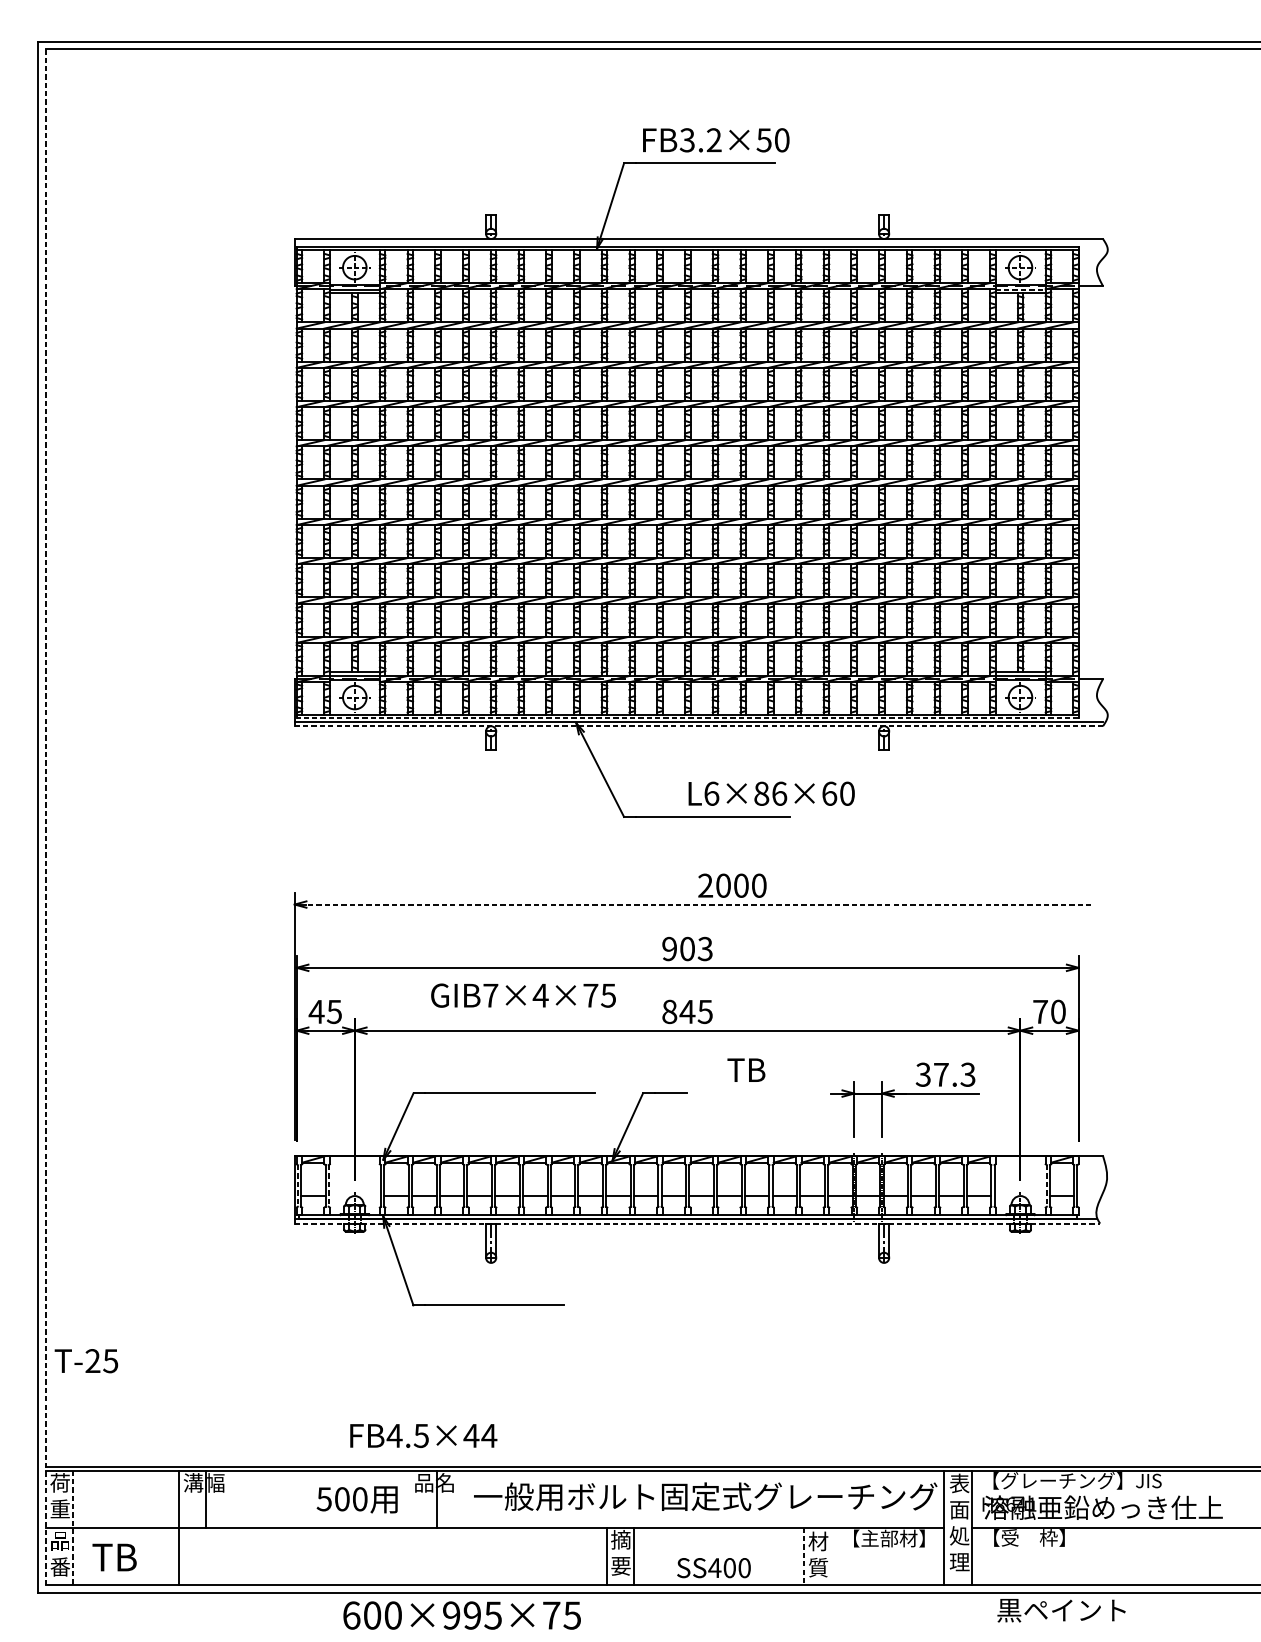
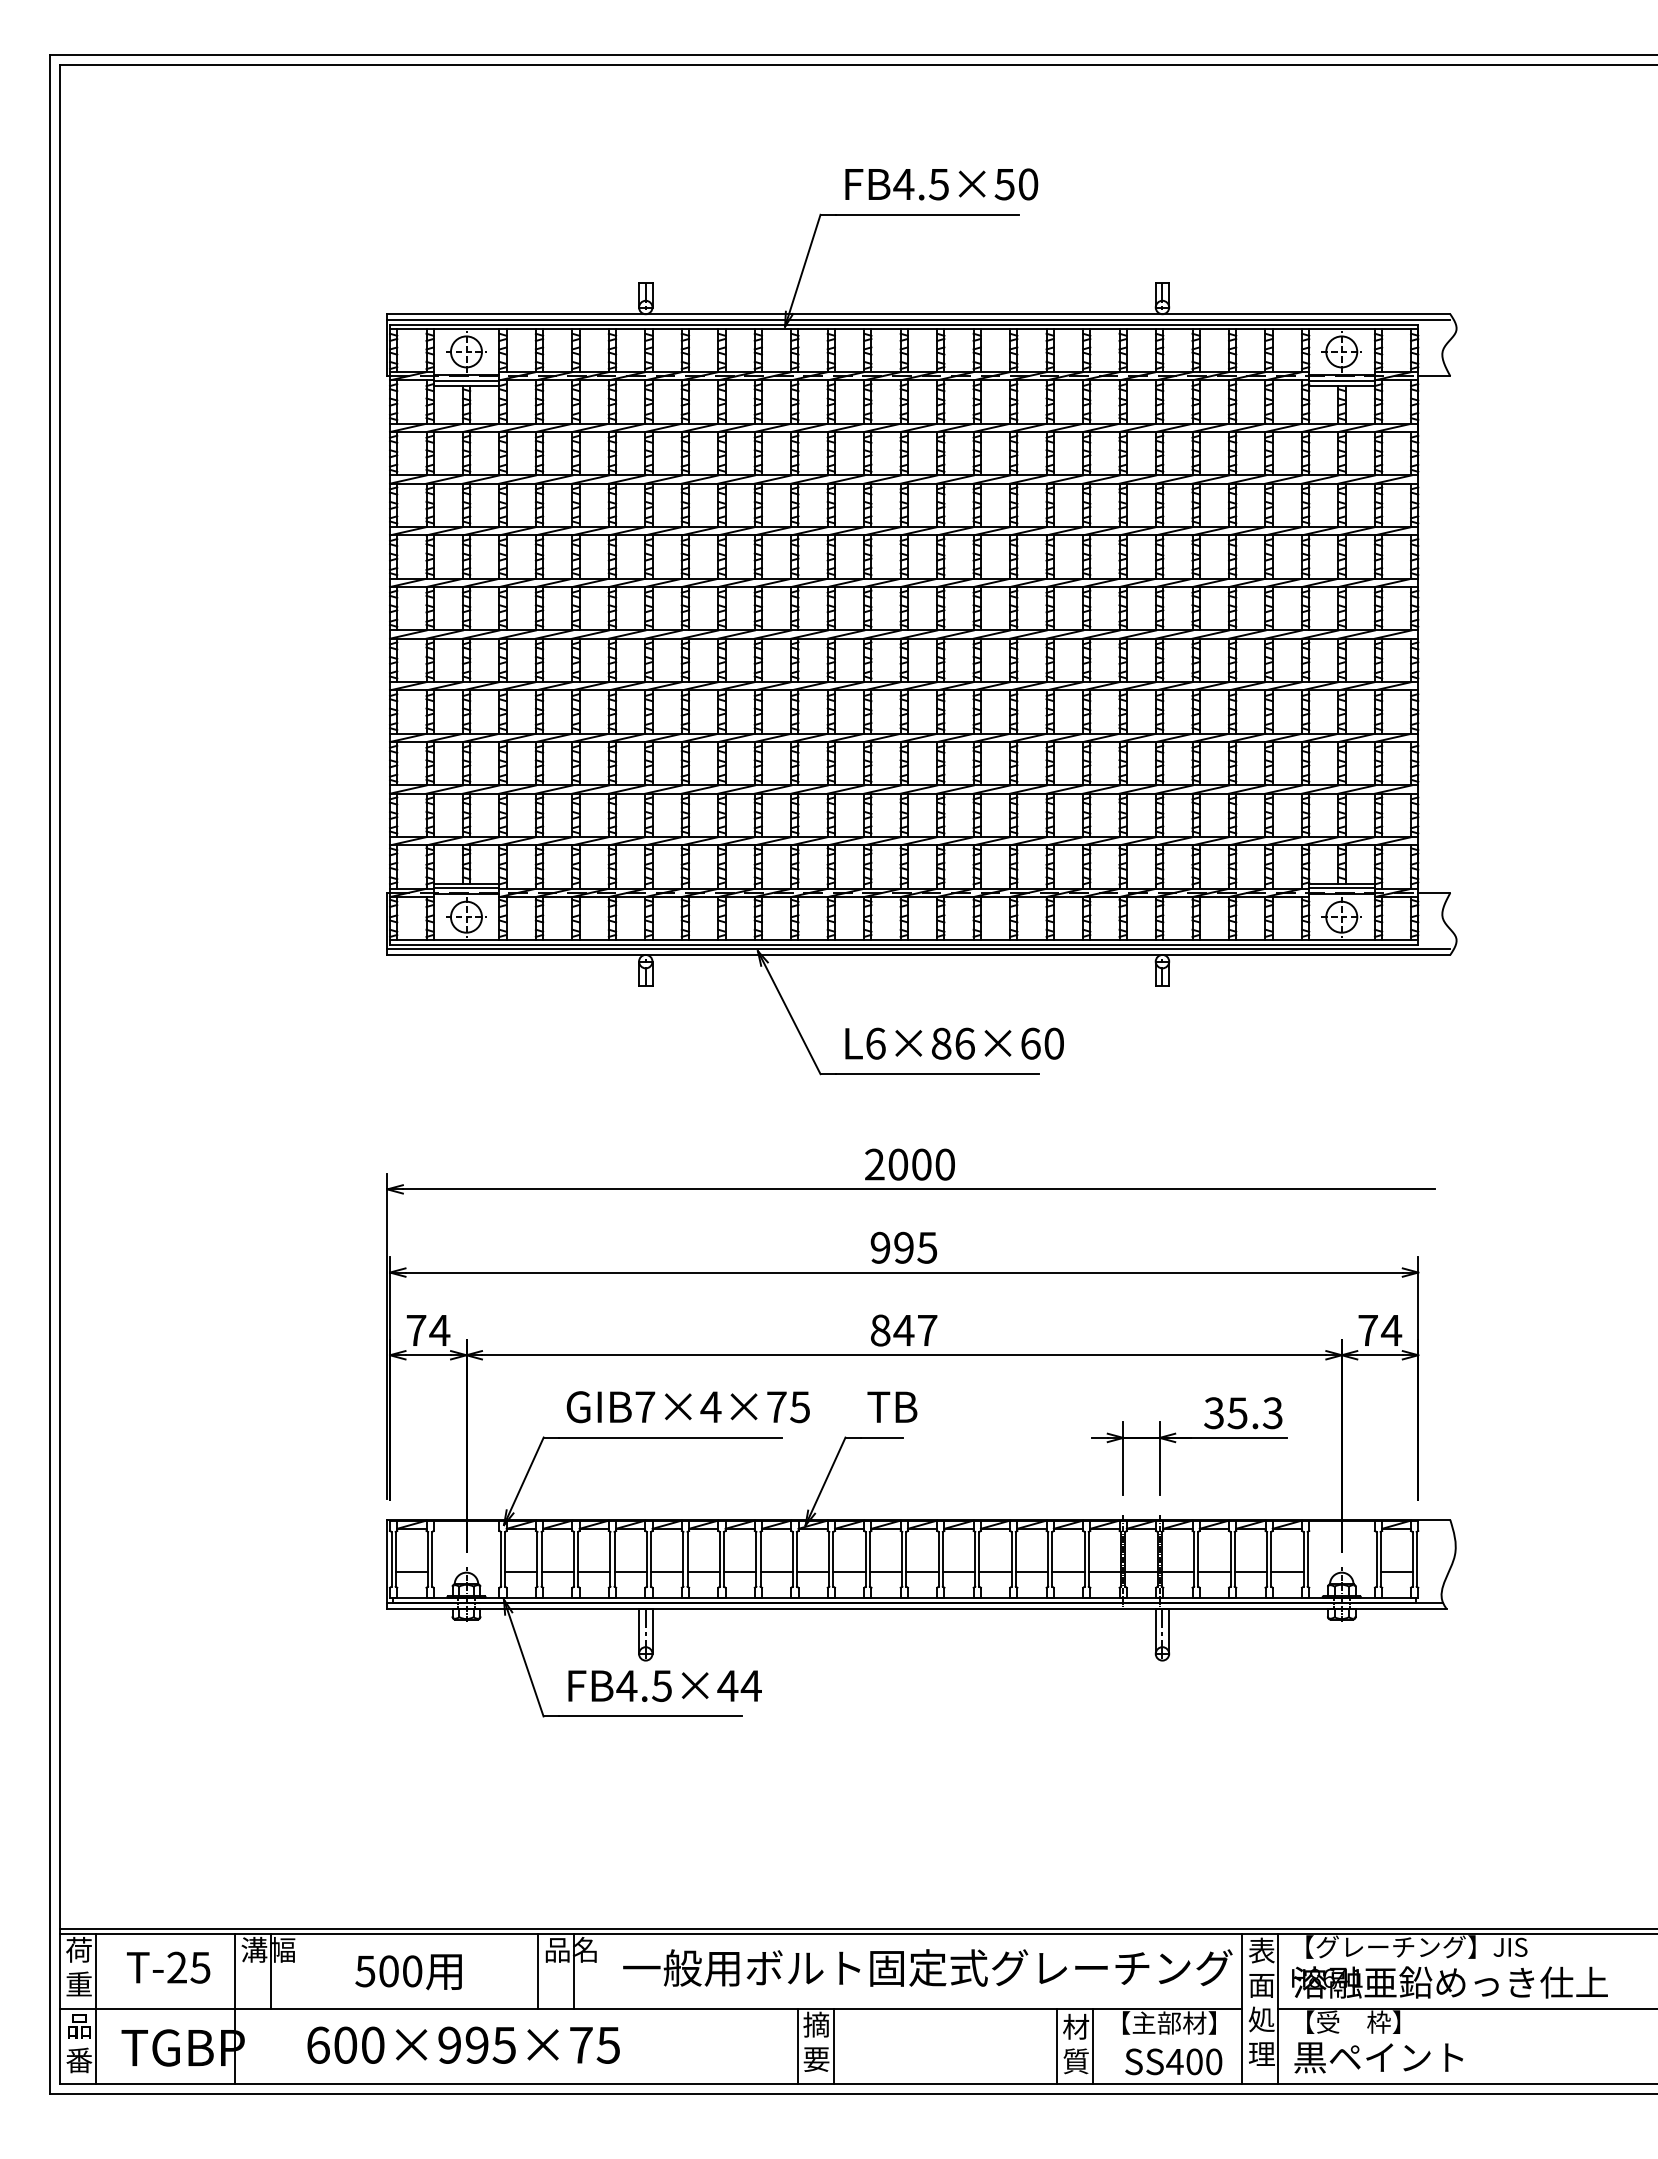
text: (700, 140) -> (920, 184), FB3.2×50 -> FB4.5×50
line: (698, 243) -> (918, 320), added
line: (1021, 289) -> (1342, 380), dashed -> solid
line: (687, 718) -> (903, 944), dashed -> solid
line: (699, 725) -> (919, 954), dashed -> solid
text: (771, 793) -> (954, 1043), moved
line: (45, 817) -> (59, 1074), dashed -> solid
text: (732, 885) -> (909, 1164), moved
line: (698, 904) -> (918, 1189), dashed -> solid
text: (696, 948) -> (915, 1247), 903 -> 995
text: (522, 995) -> (687, 1407), moved
text: (325, 1011) -> (427, 1330), 45 -> 74
text: (705, 1011) -> (927, 1330), 845 -> 847
text: (1058, 1011) -> (1391, 1330), 70 -> 74
text: (746, 1069) -> (892, 1406), moved
text: (941, 1075) -> (1237, 1413), 37.3 -> 35.3
line: (297, 1186) -> (391, 1559), dashed -> solid
line: (328, 1186) -> (432, 1559), dashed -> solid
line: (1046, 1186) -> (1376, 1559), dashed -> solid
line: (697, 1223) -> (917, 1608), dashed -> solid
text: (86, 1360) -> (168, 1967), moved
text: (423, 1435) -> (664, 1685), moved
line: (409, 1498) -> (538, 1970), added
text: (357, 1500) -> (408, 1972), moved
line: (73, 1528) -> (96, 2009), dashed -> solid
line: (831, 1555) -> (1093, 2045), added
line: (804, 1556) -> (1057, 2046), dashed -> solid
text: (151, 1557) -> (198, 2047), TB -> TGBP
text: (713, 1567) -> (1173, 2061), moved
text: (1061, 1610) -> (1378, 2057), moved
text: (462, 1614) -> (463, 2044), moved

